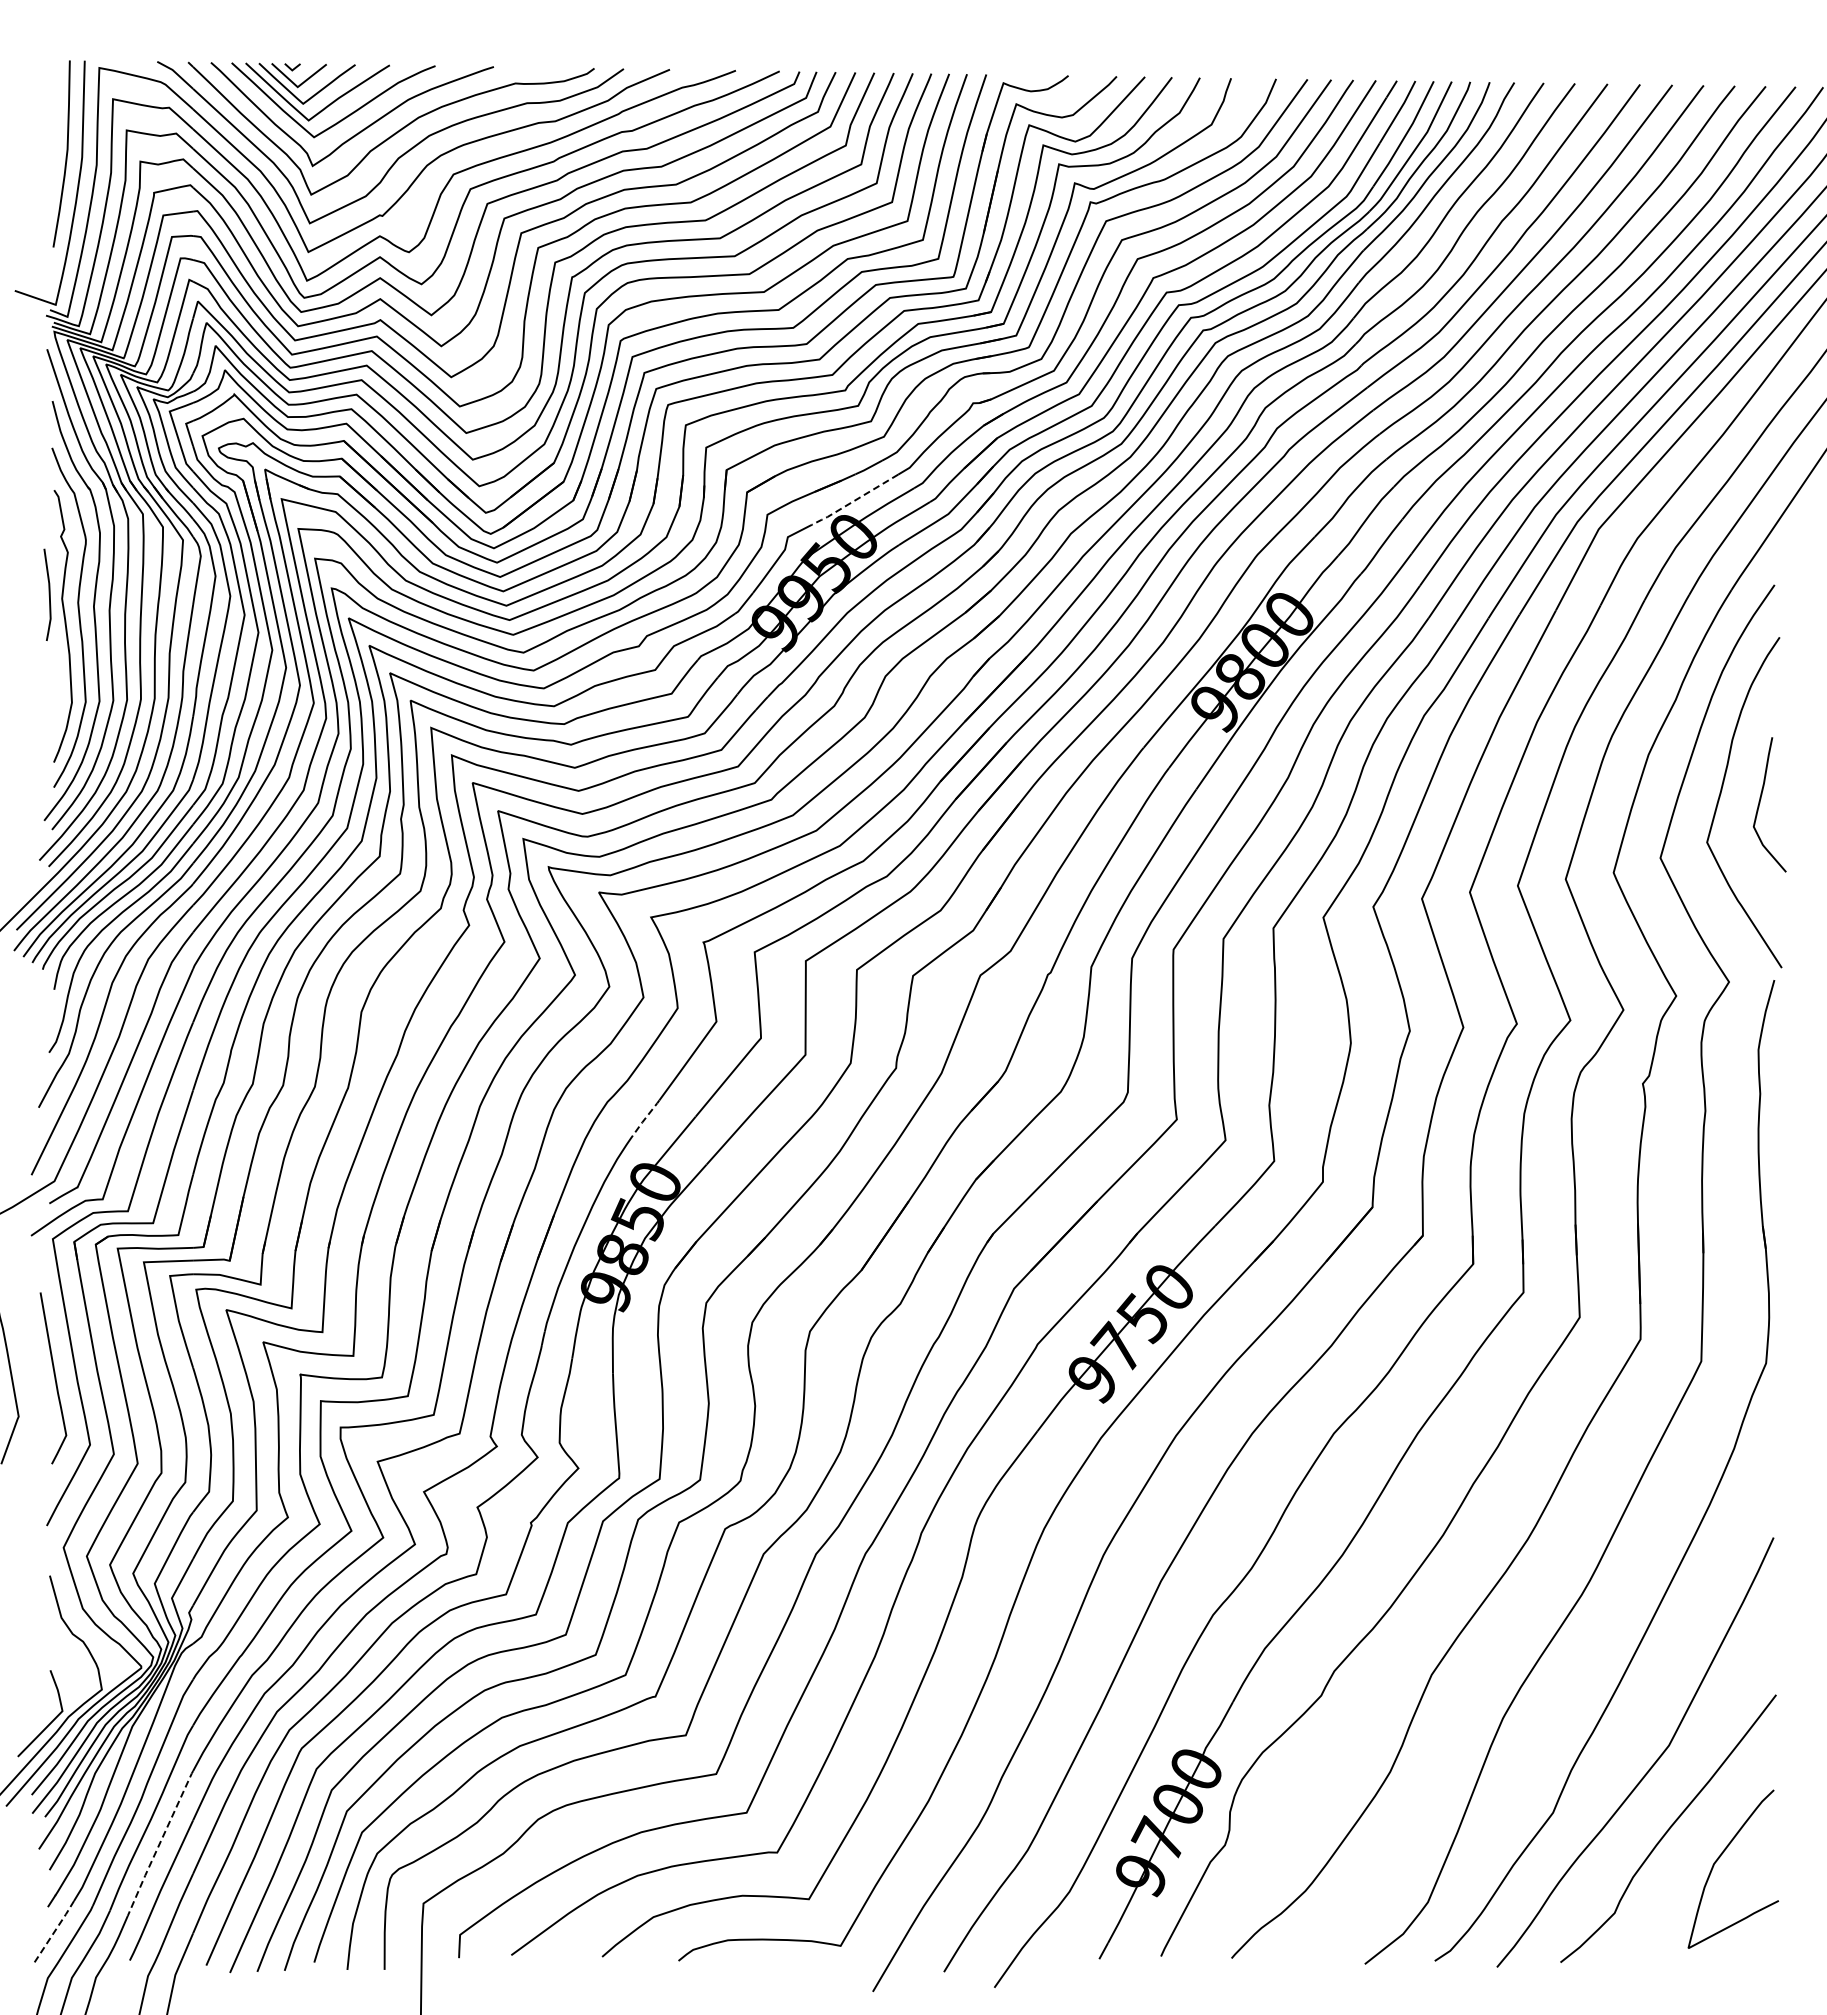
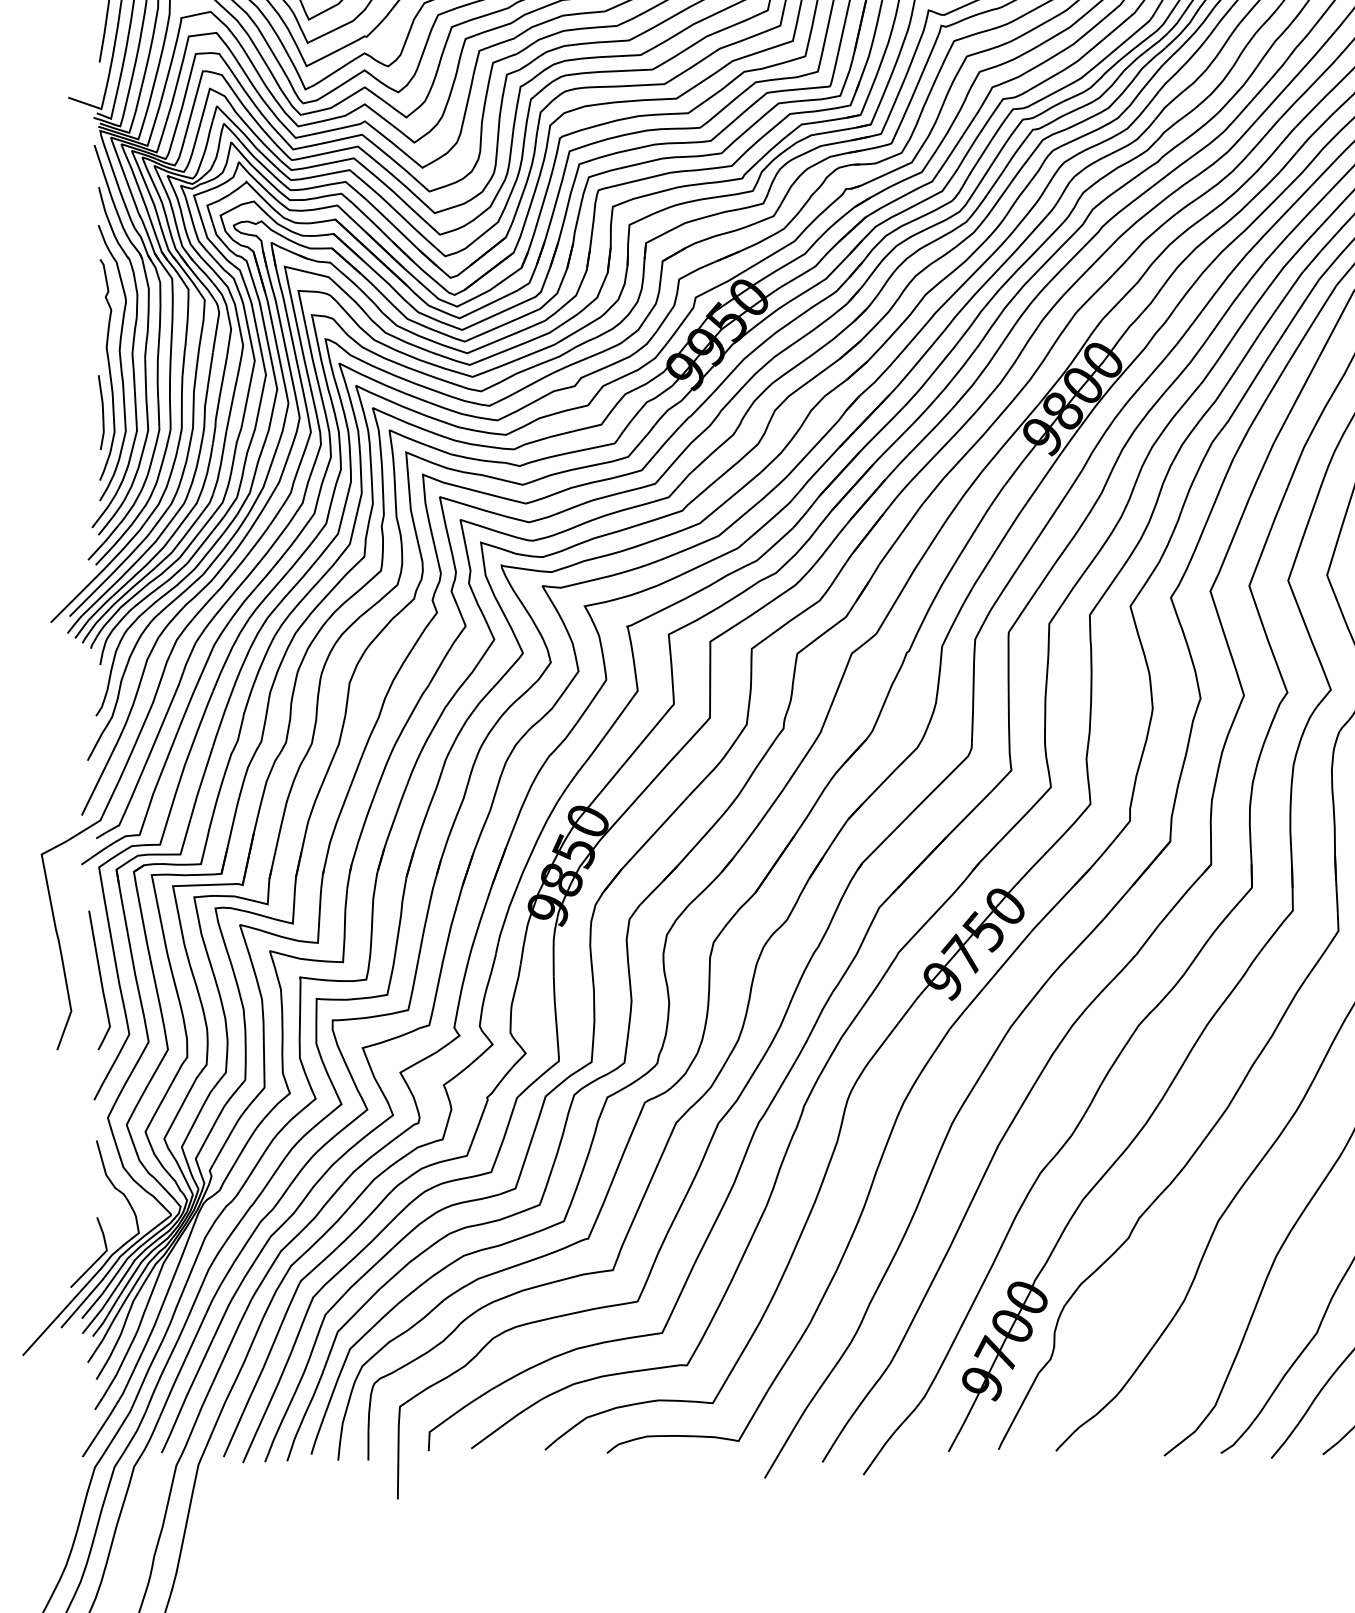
line: (853, 501) -> (748, 268), dashed -> solid
curve: (48, 594) -> (102, 412), moved
line: (645, 1117) -> (580, 768), dashed -> solid
line: (160, 1843) -> (186, 1357), dashed -> solid
line: (53, 1933) -> (99, 1431), dashed -> solid

